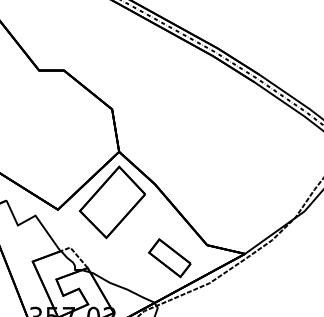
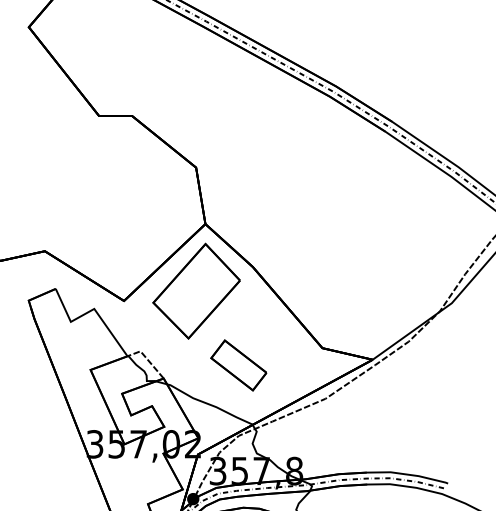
part: (169, 258) -> (238, 365), moved

